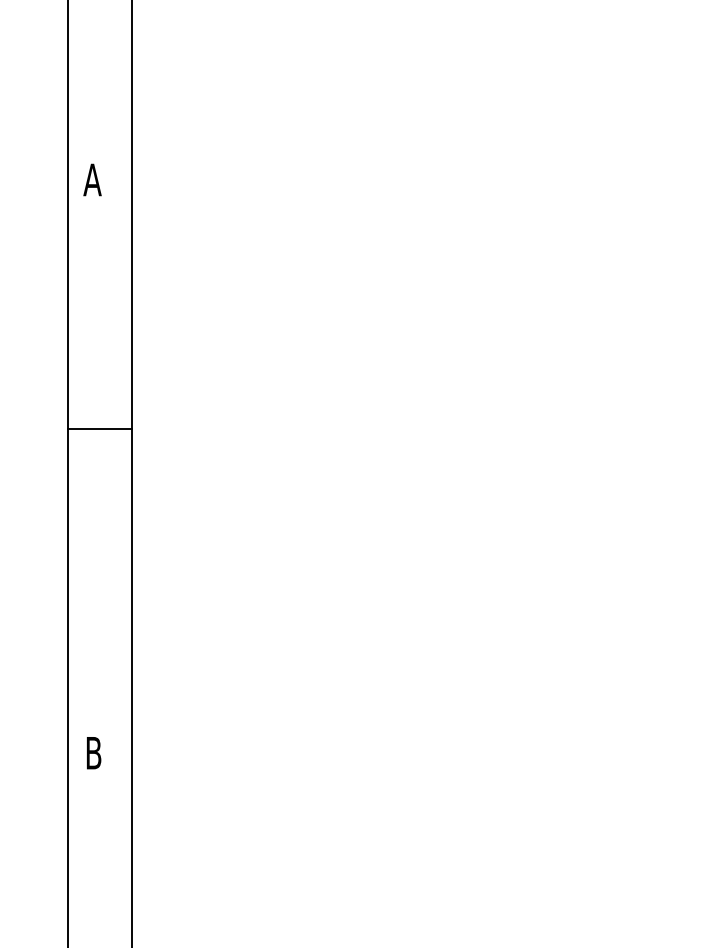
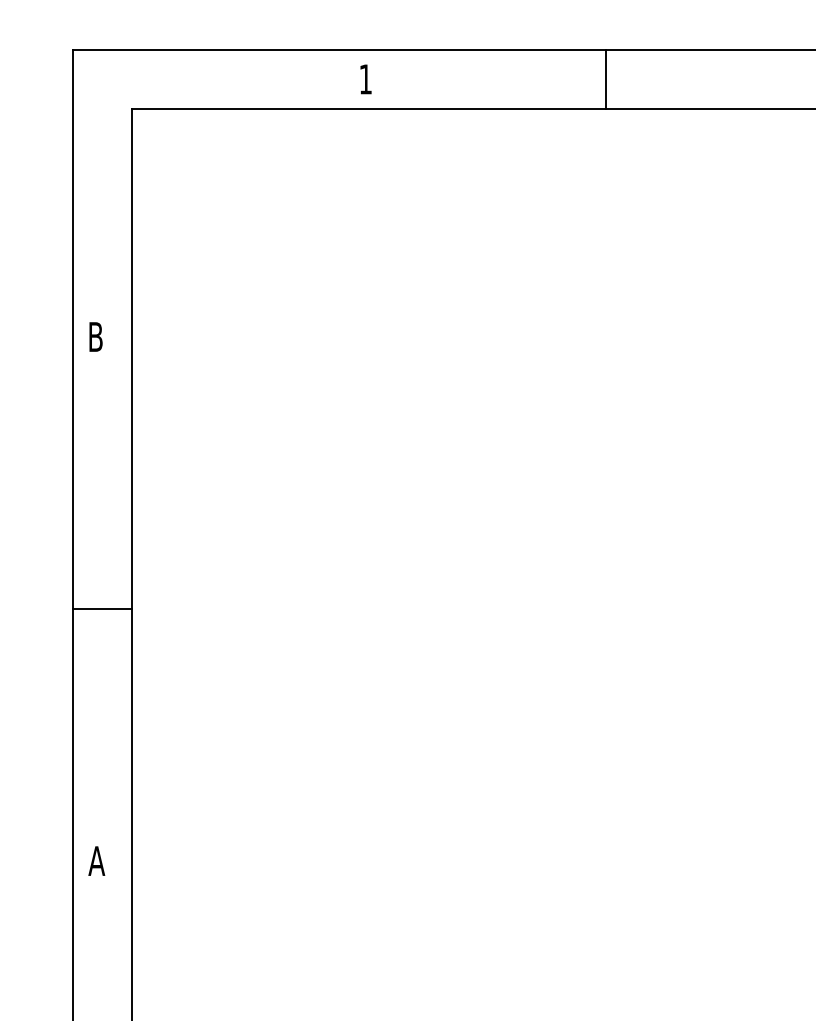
text: (92, 179) -> (95, 336), A -> B
line: (99, 429) -> (102, 609), moved
text: (93, 752) -> (96, 860), B -> A

